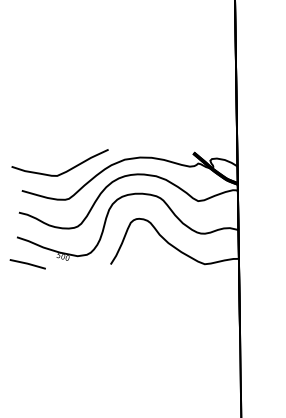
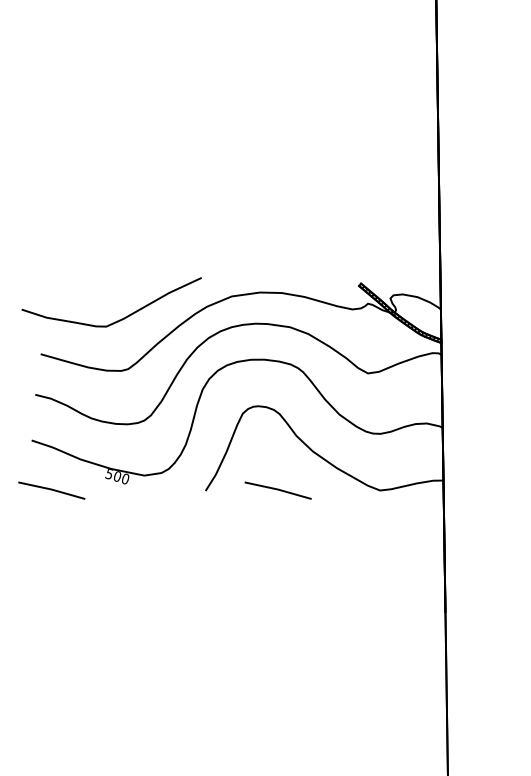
line: (149, 264) -> (277, 490), added

